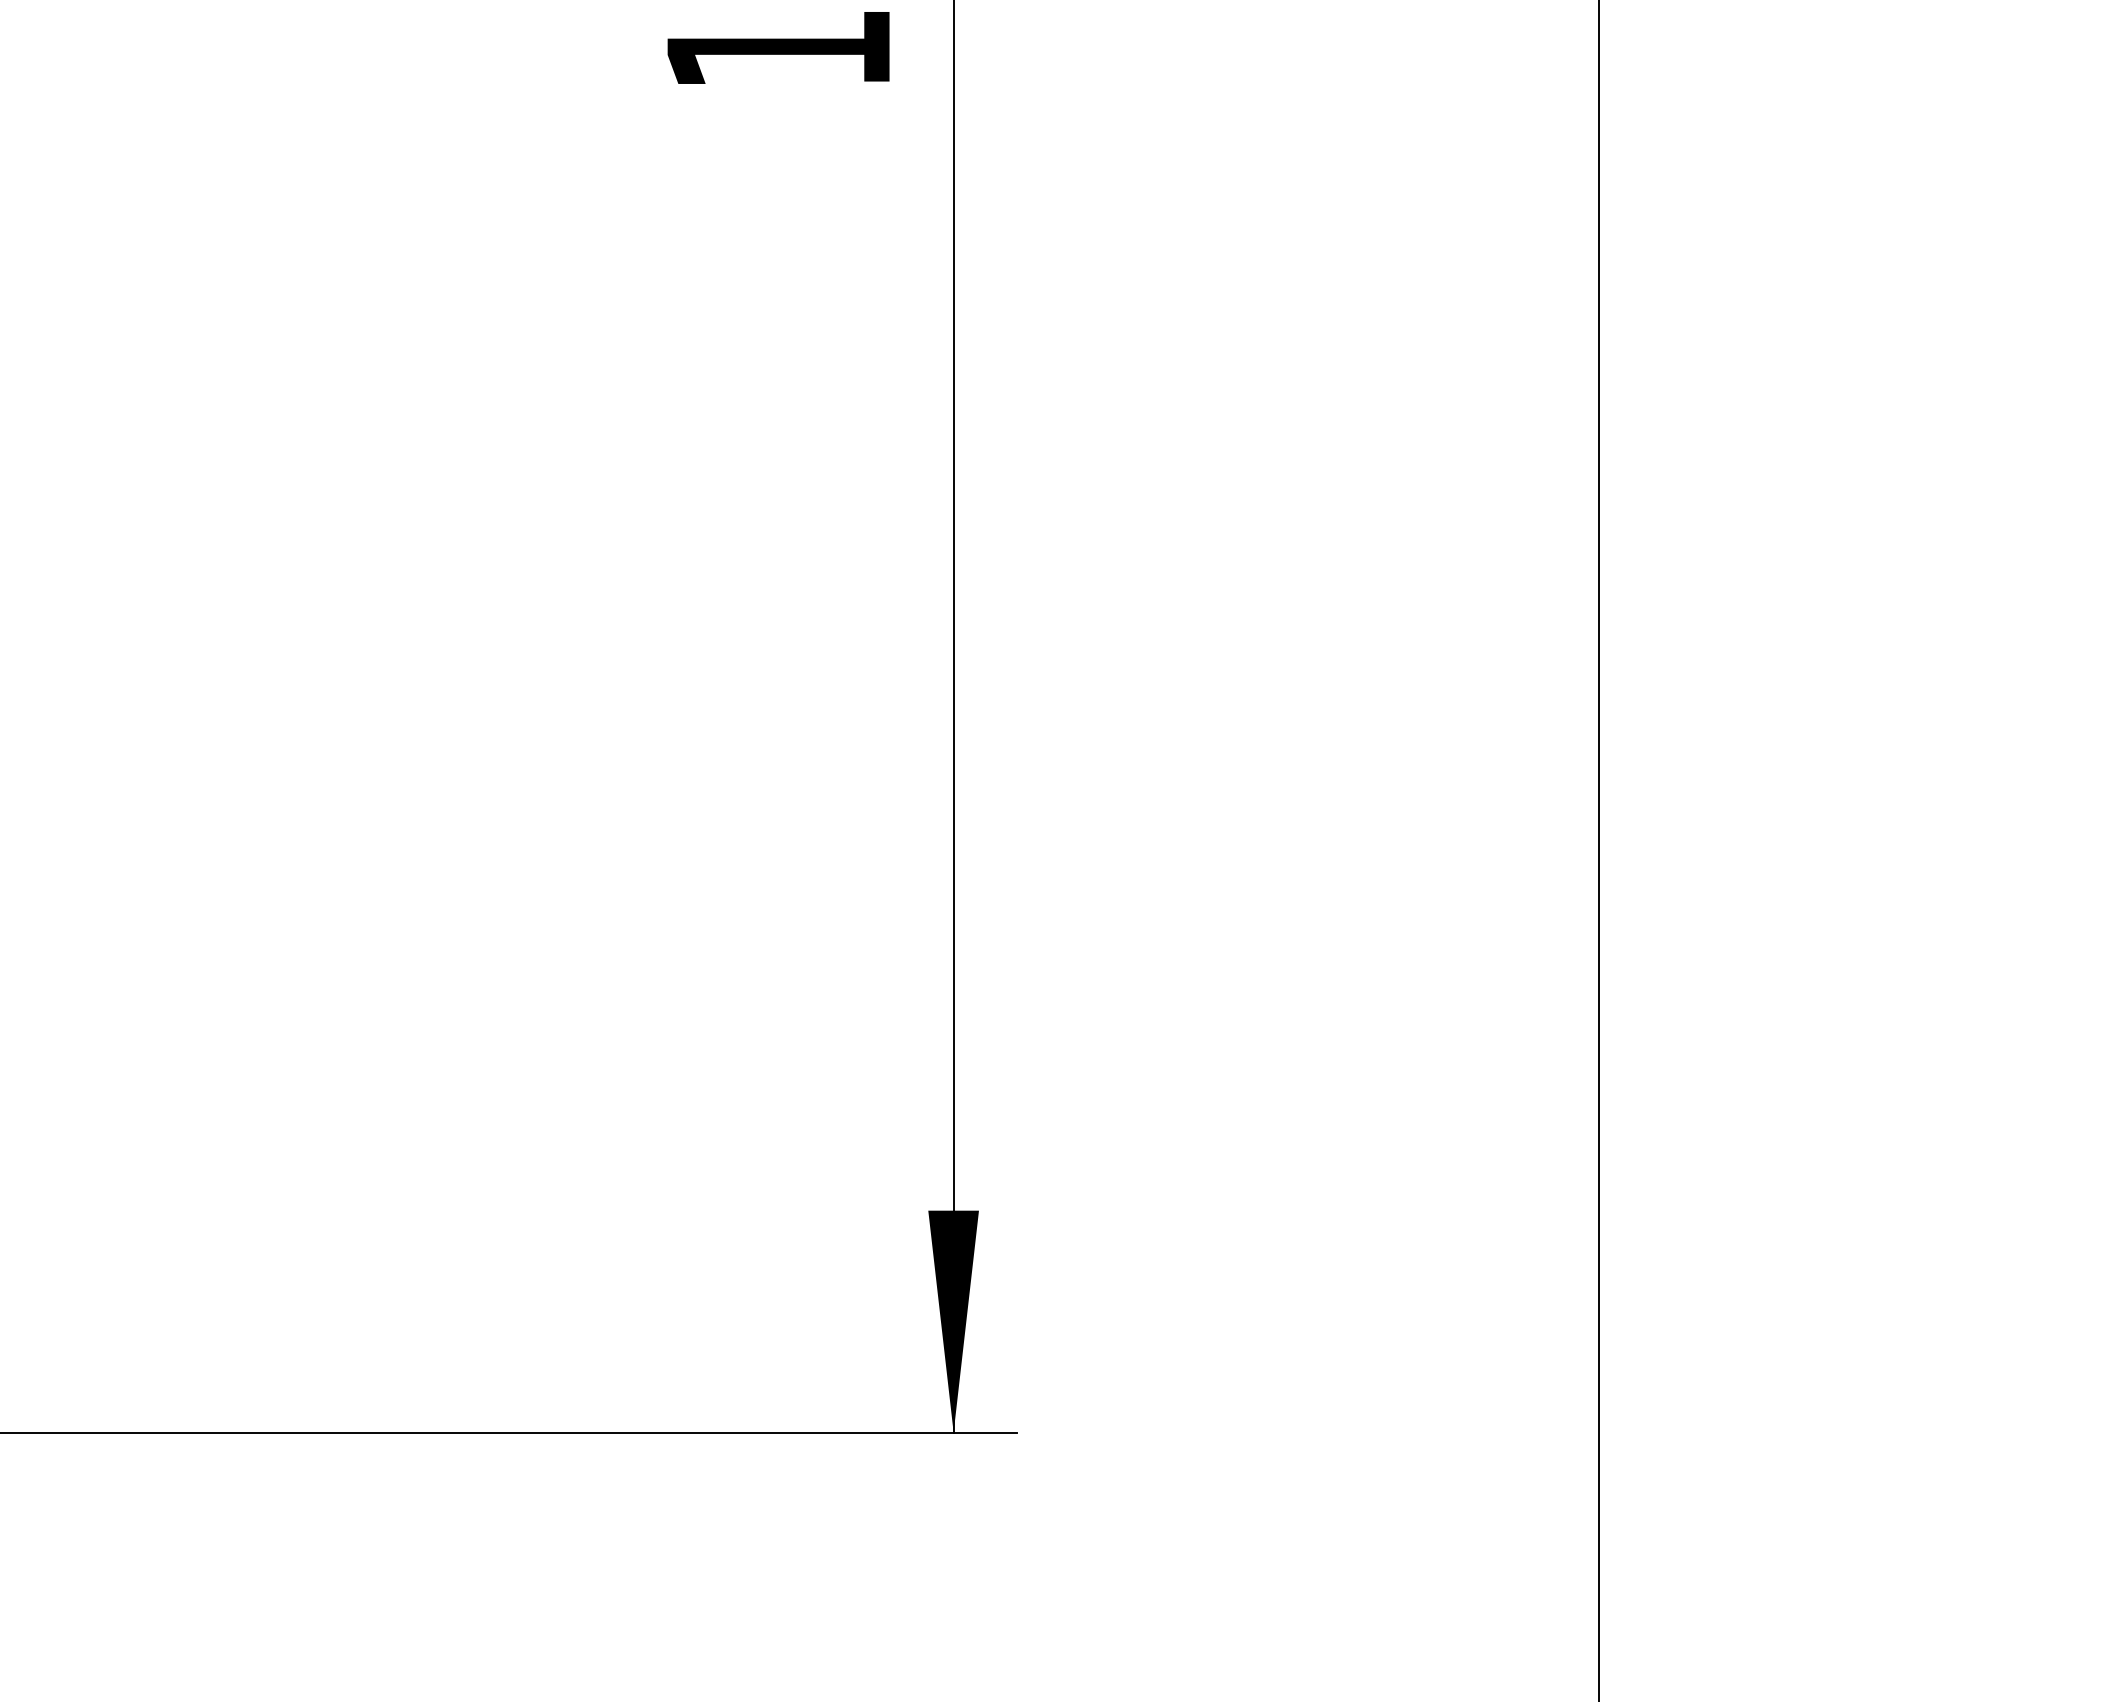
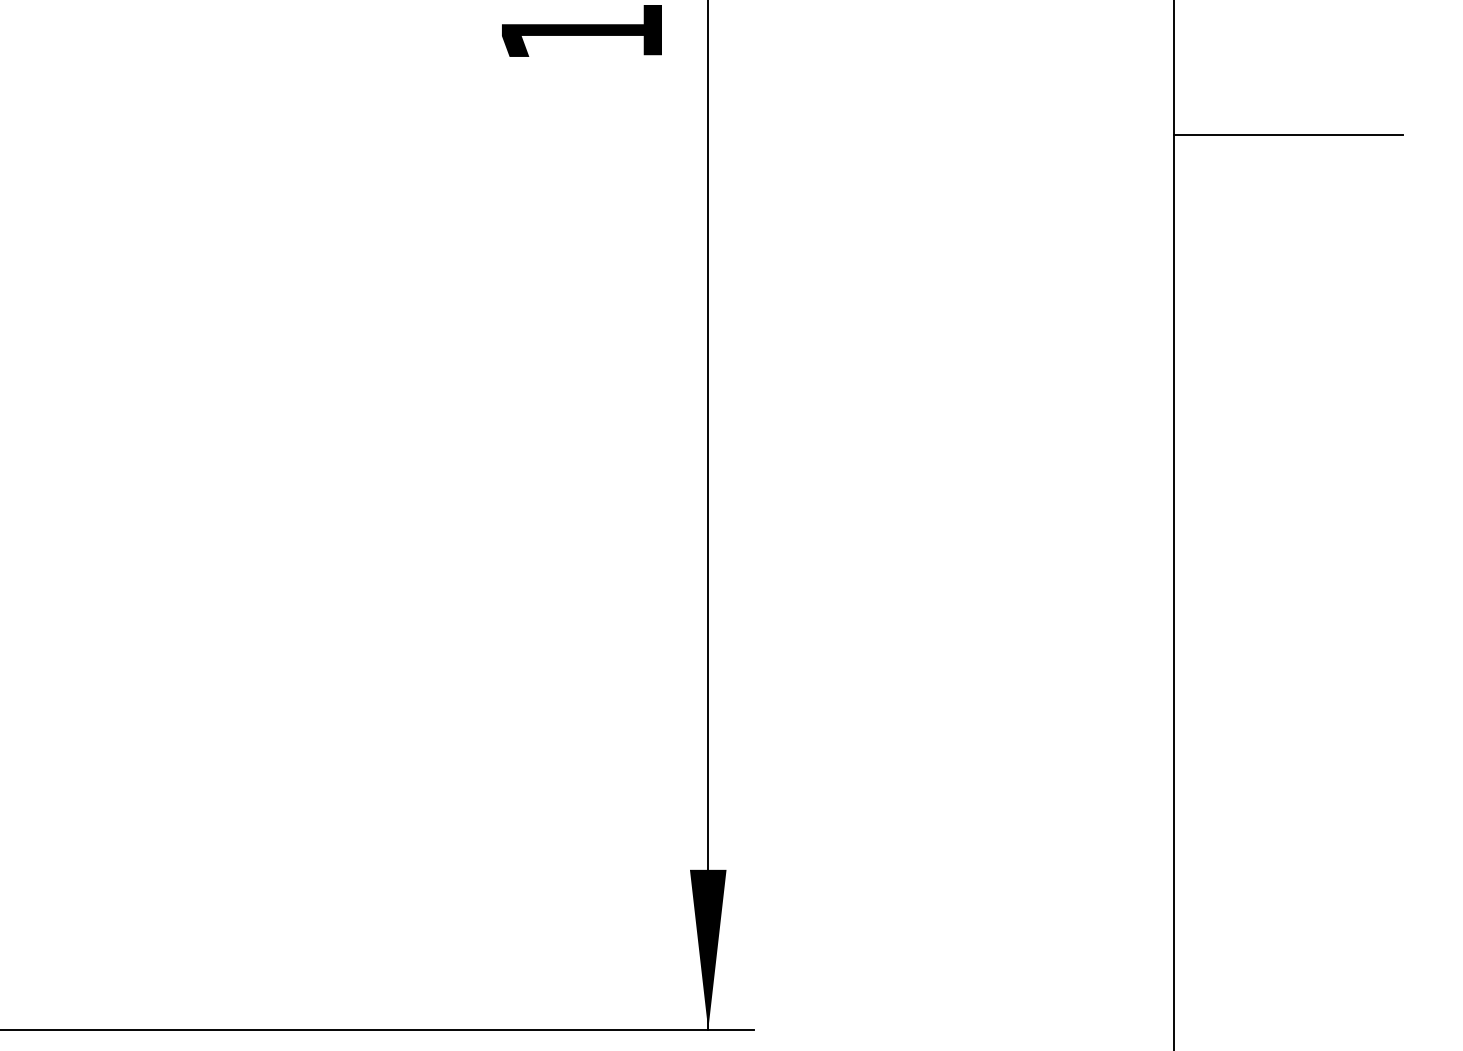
line: (1757, 192) -> (1288, 135), added

